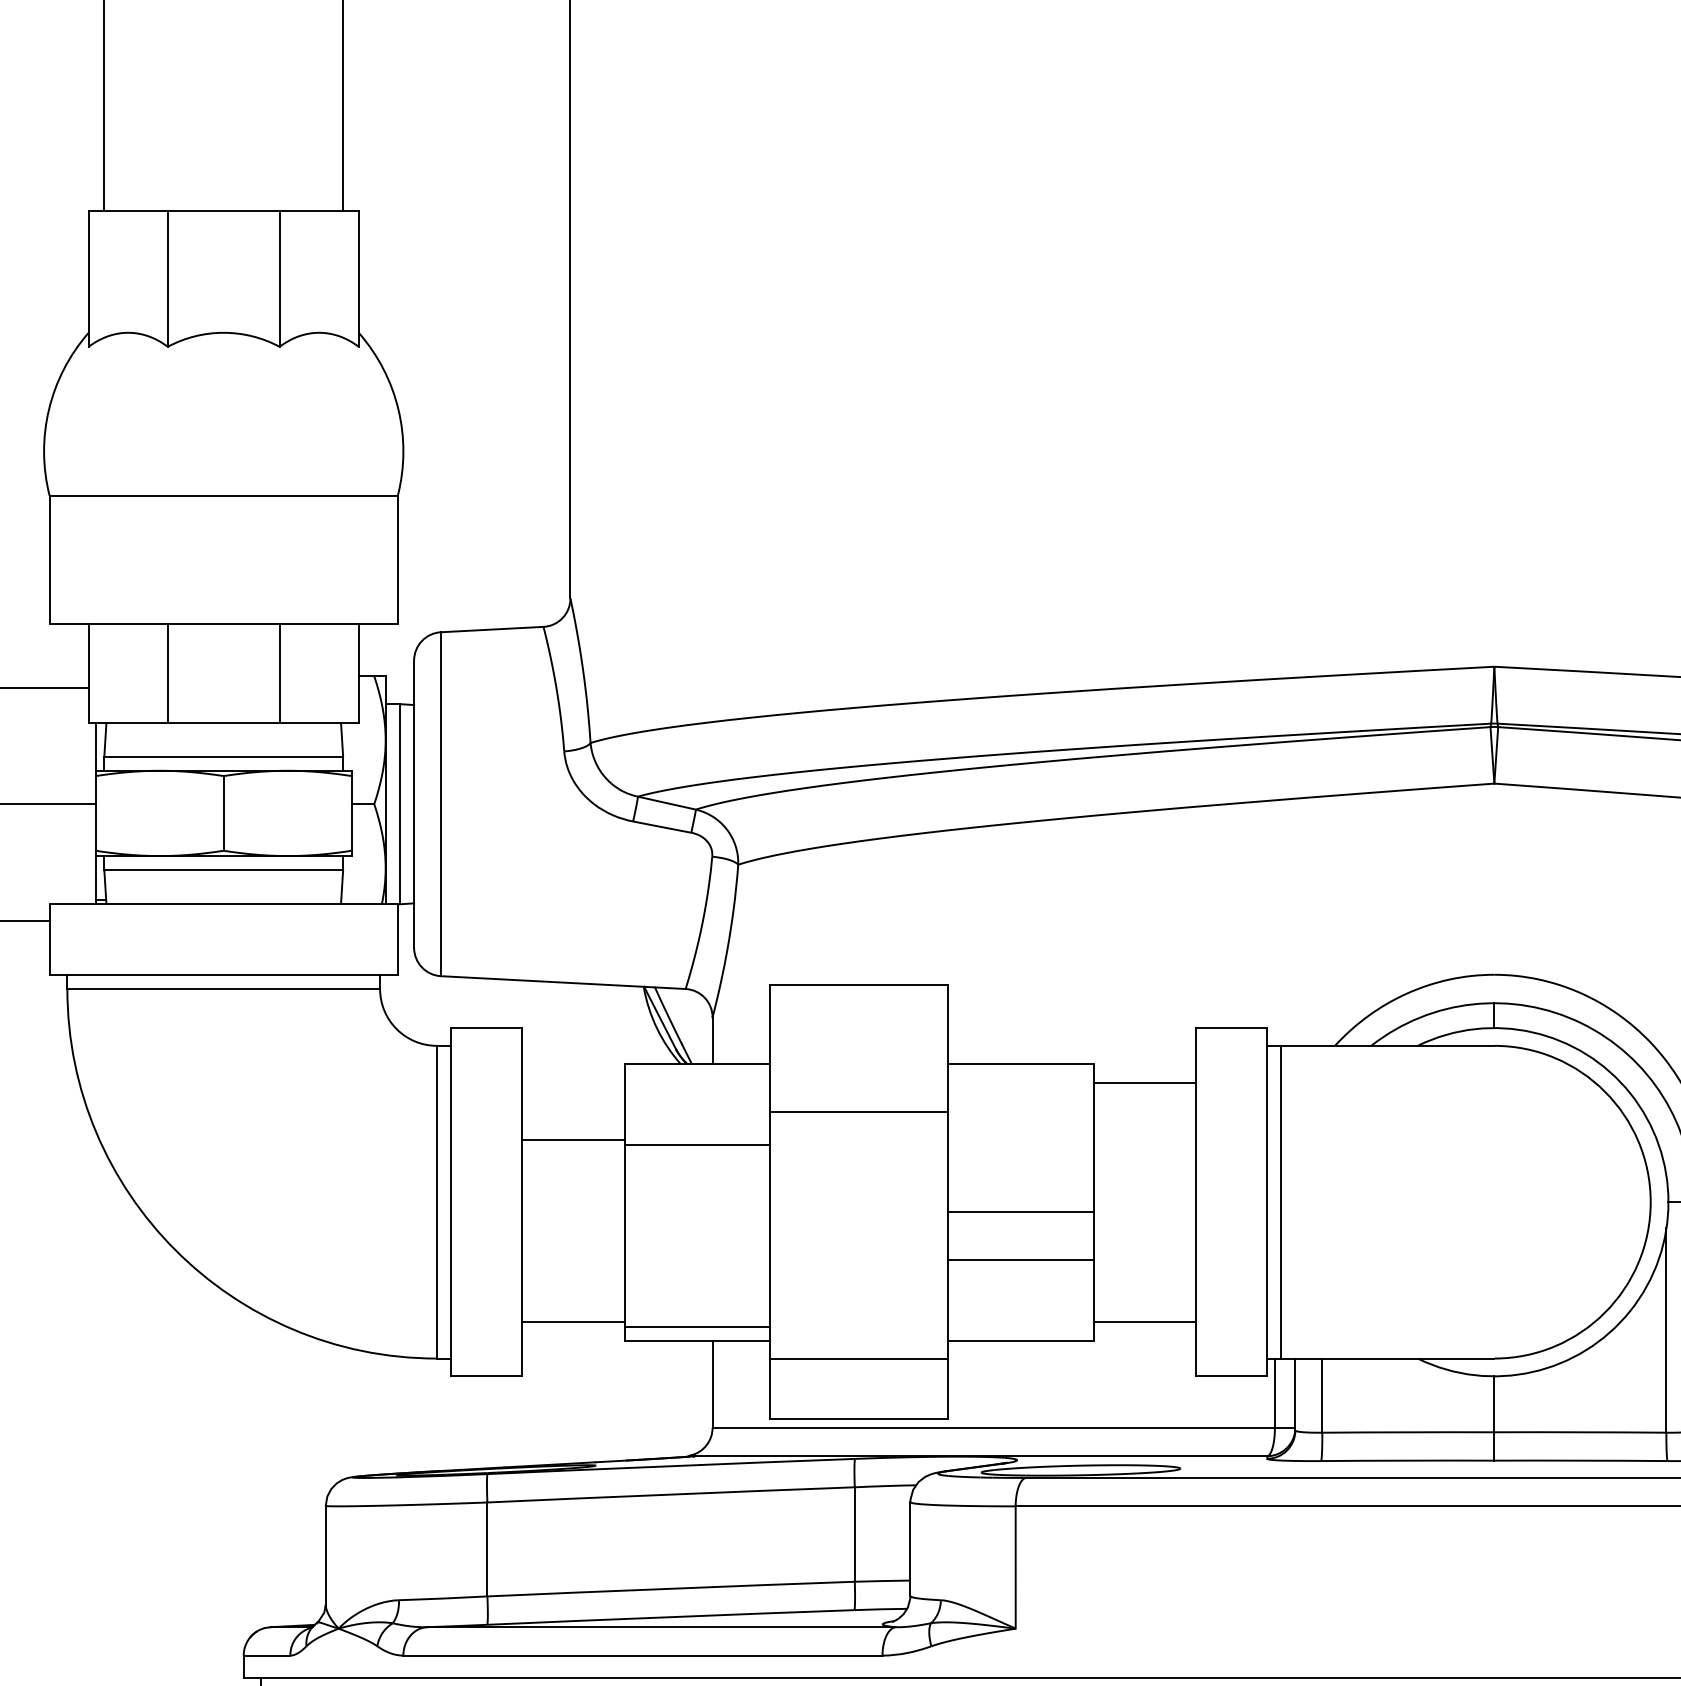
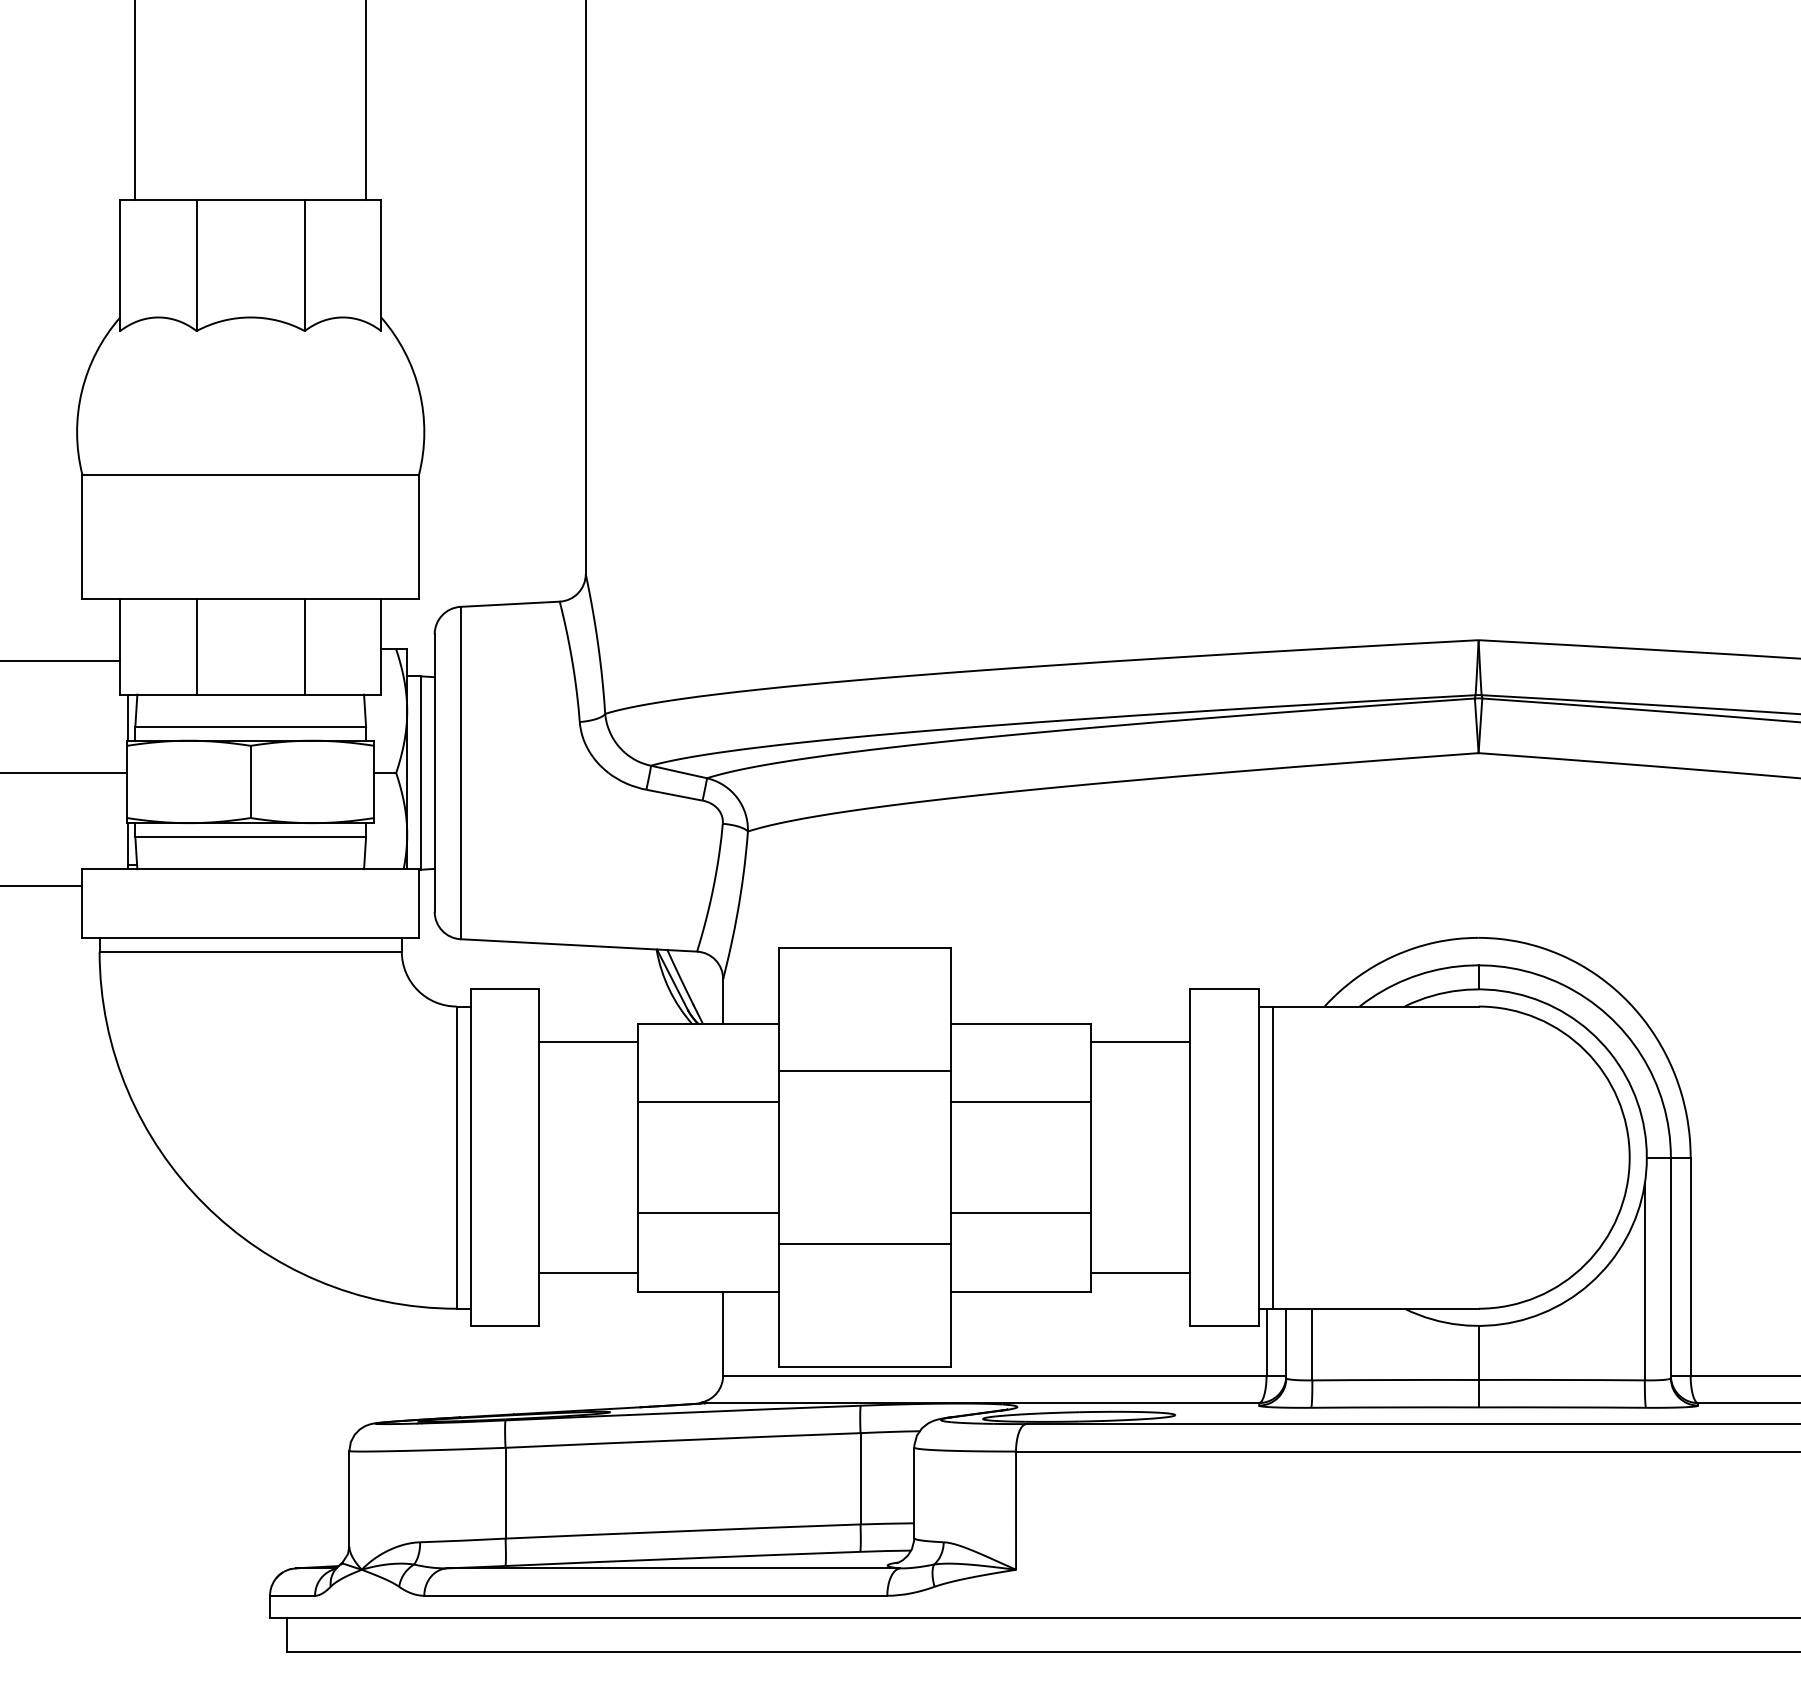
line: (573, 1139) -> (588, 1042), moved
line: (1020, 1212) -> (1020, 1102), moved
line: (697, 1327) -> (708, 1213), moved
line: (858, 1359) -> (864, 1244), moved

